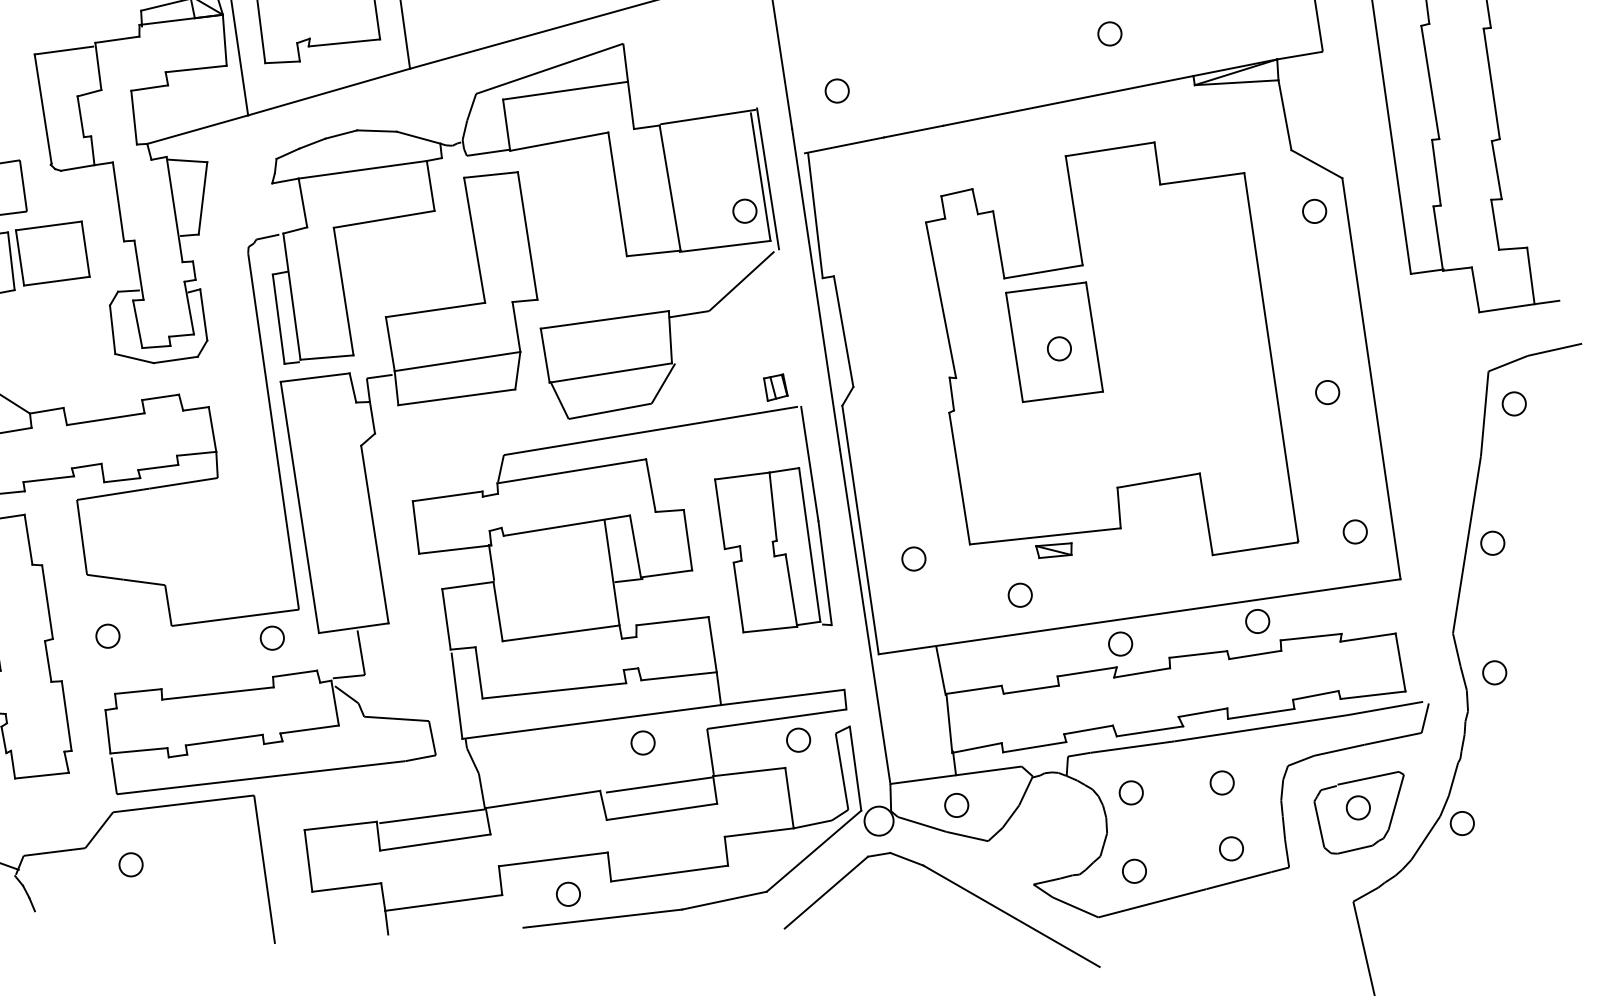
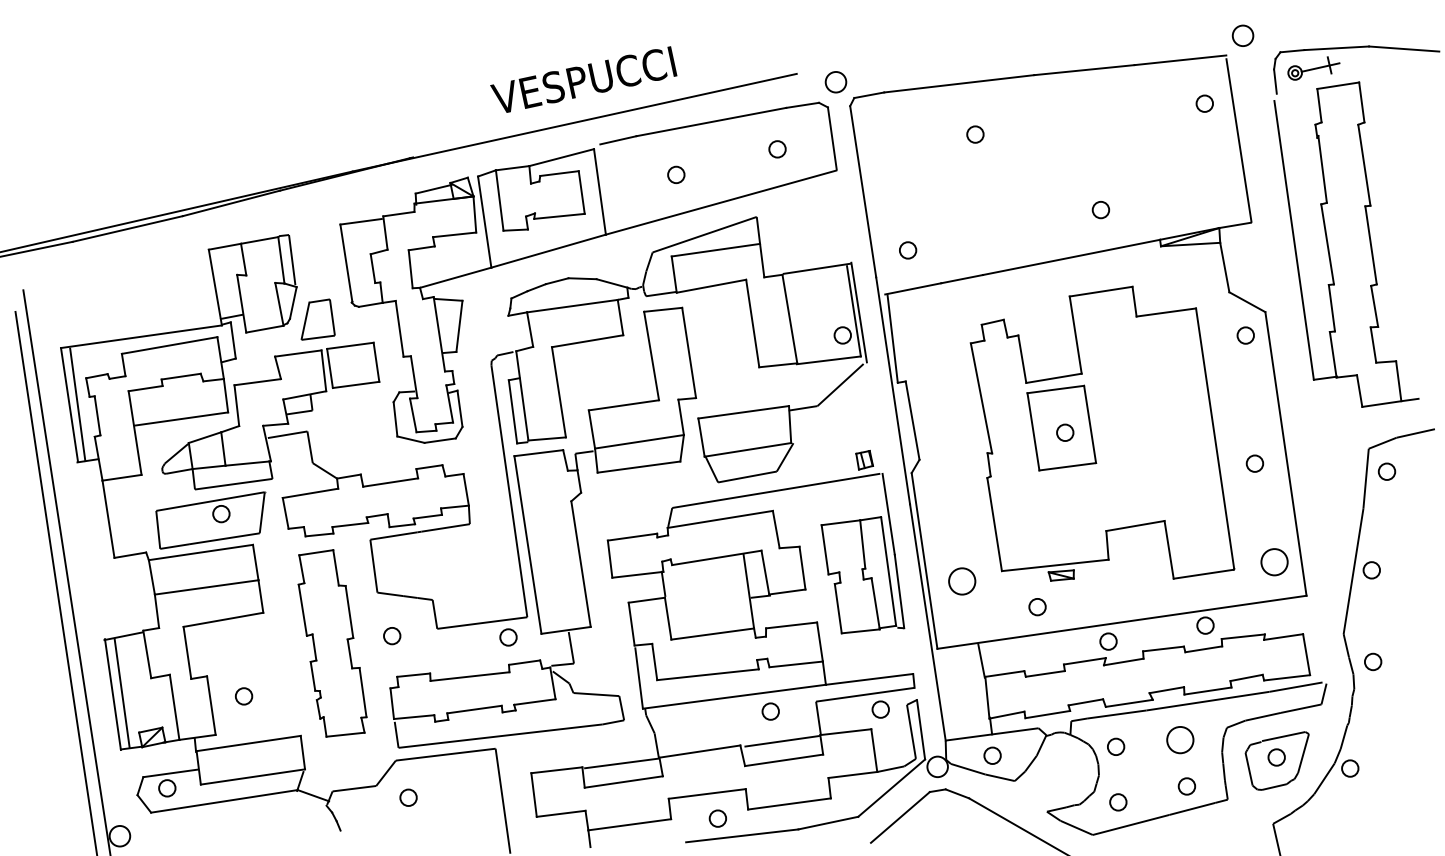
circle: (1355, 532) -> (1274, 562), size x1.6
circle: (914, 559) -> (962, 581), size x1.6
circle: (1222, 782) -> (1180, 739), size x1.6

